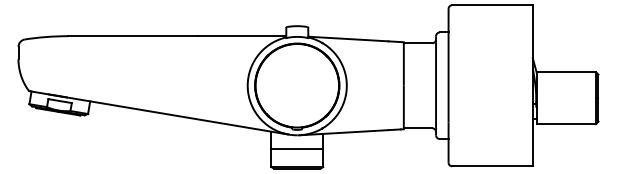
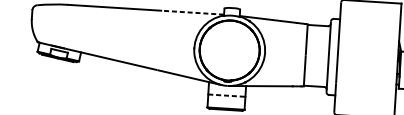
line: (241, 36) -> (192, 12), solid -> dashed
line: (297, 148) -> (227, 95), solid -> dashed

